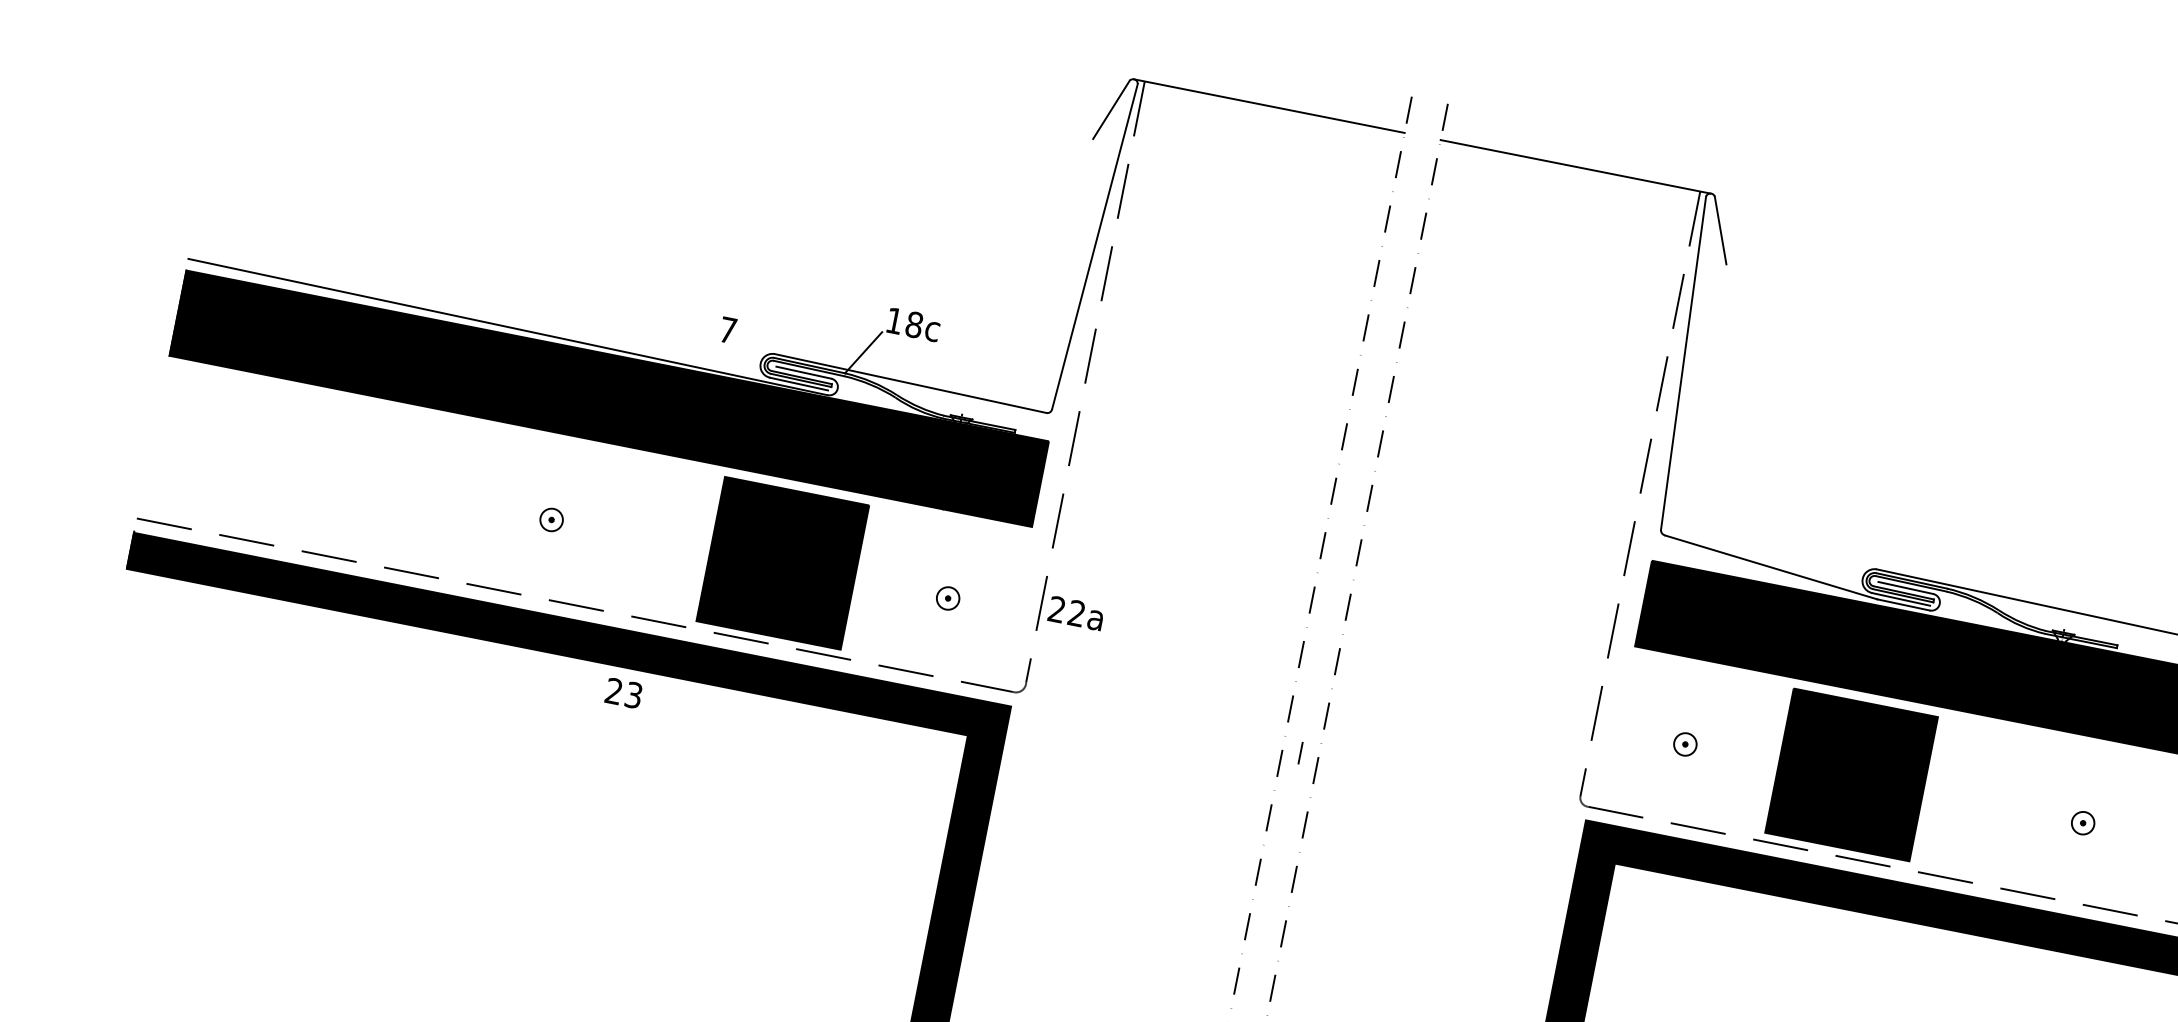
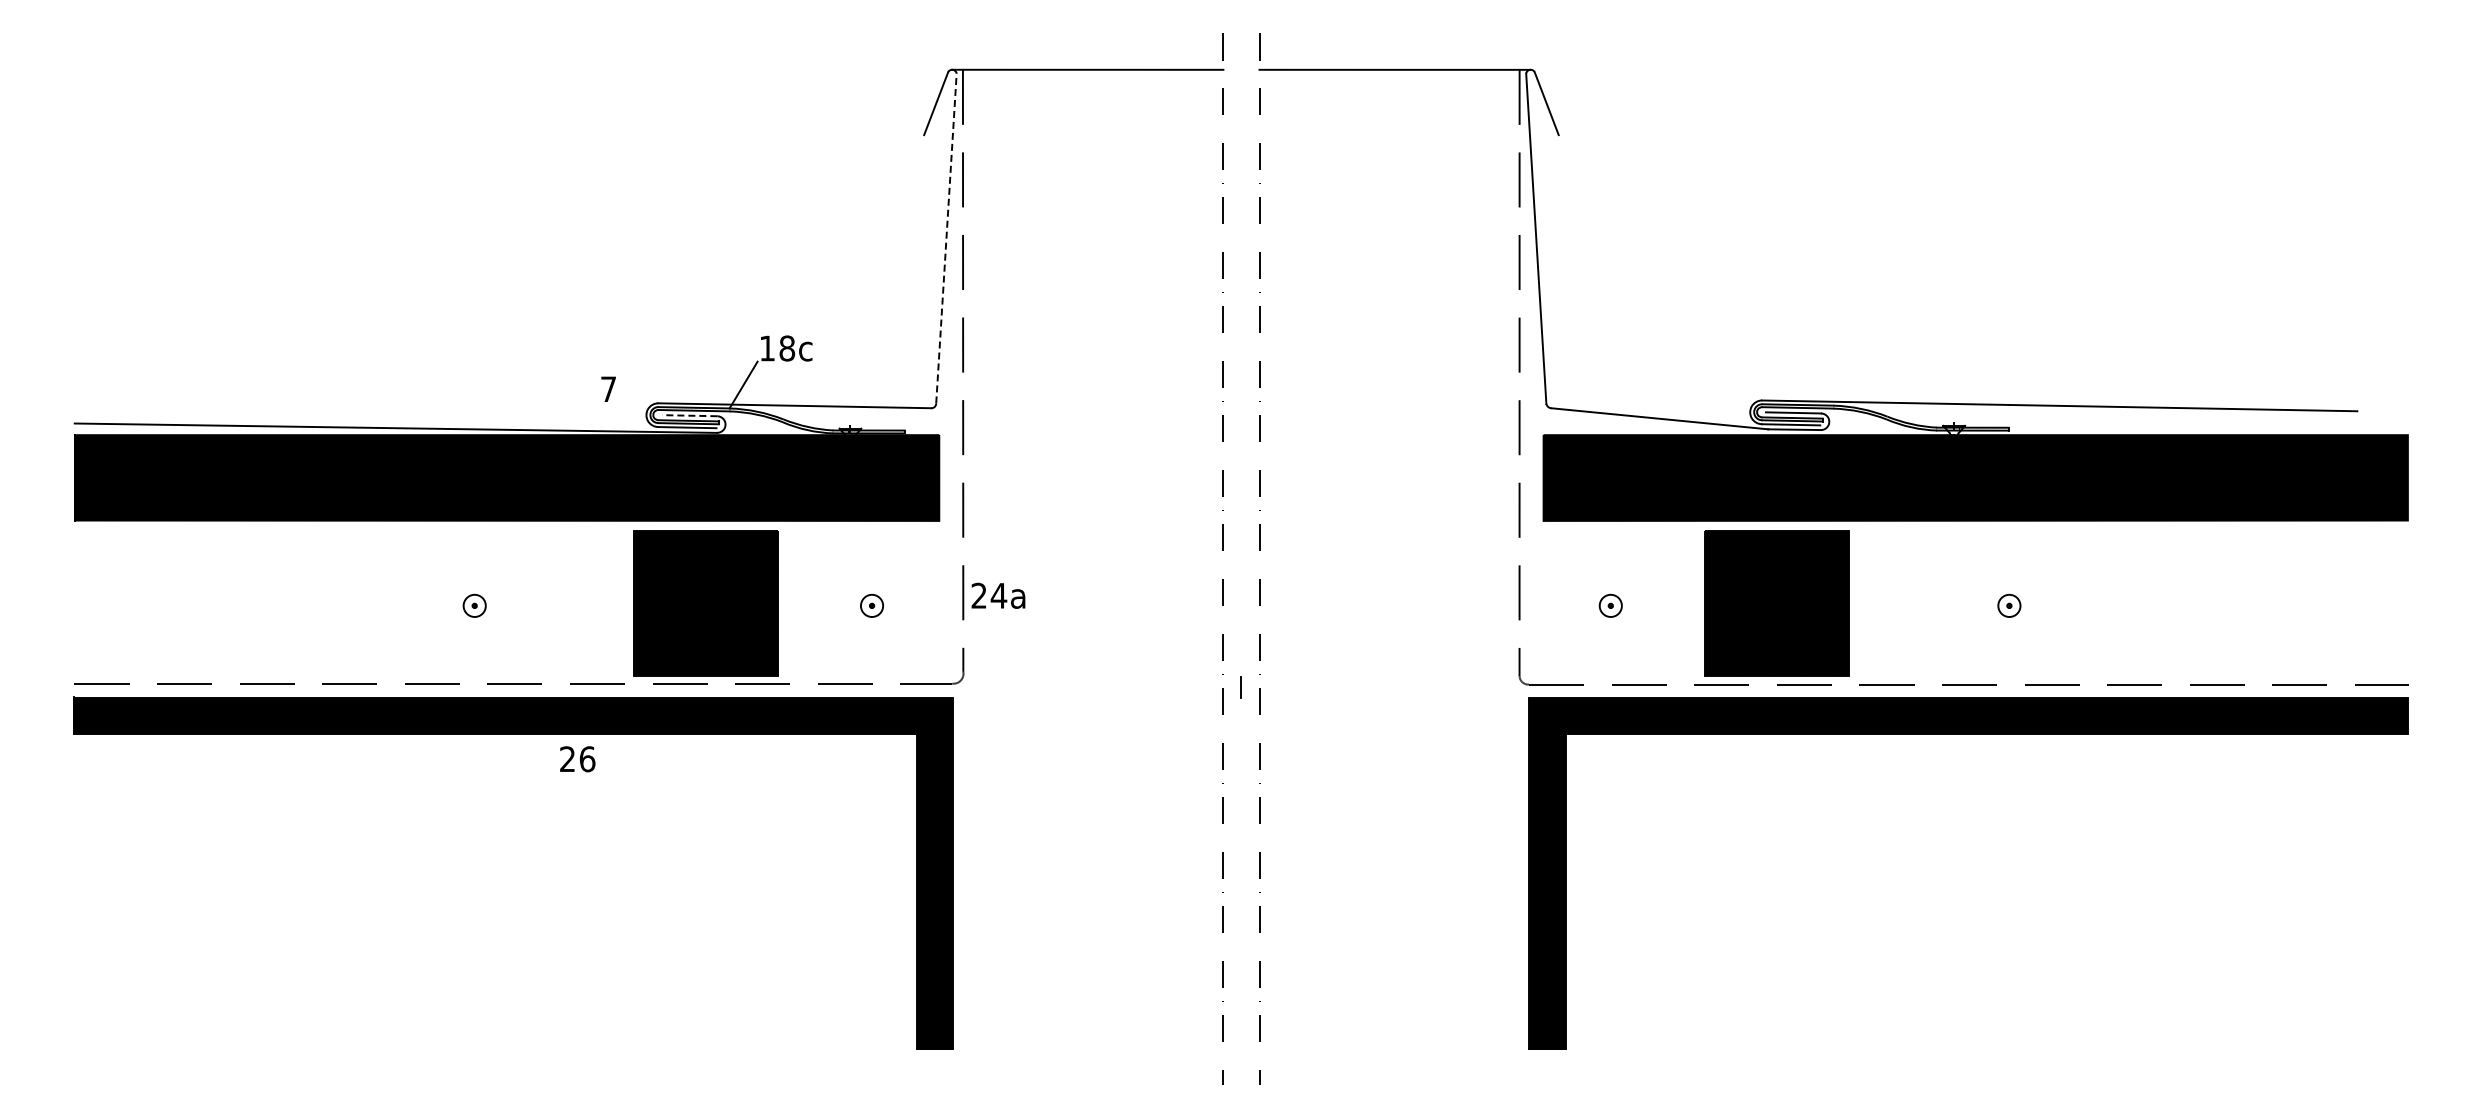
line: (1095, 245) -> (946, 237), solid -> dashed
line: (803, 372) -> (689, 415), solid -> dashed
text: (1076, 613) -> (998, 595), 22a -> 24a
text: (633, 695) -> (587, 759), 23 -> 26

